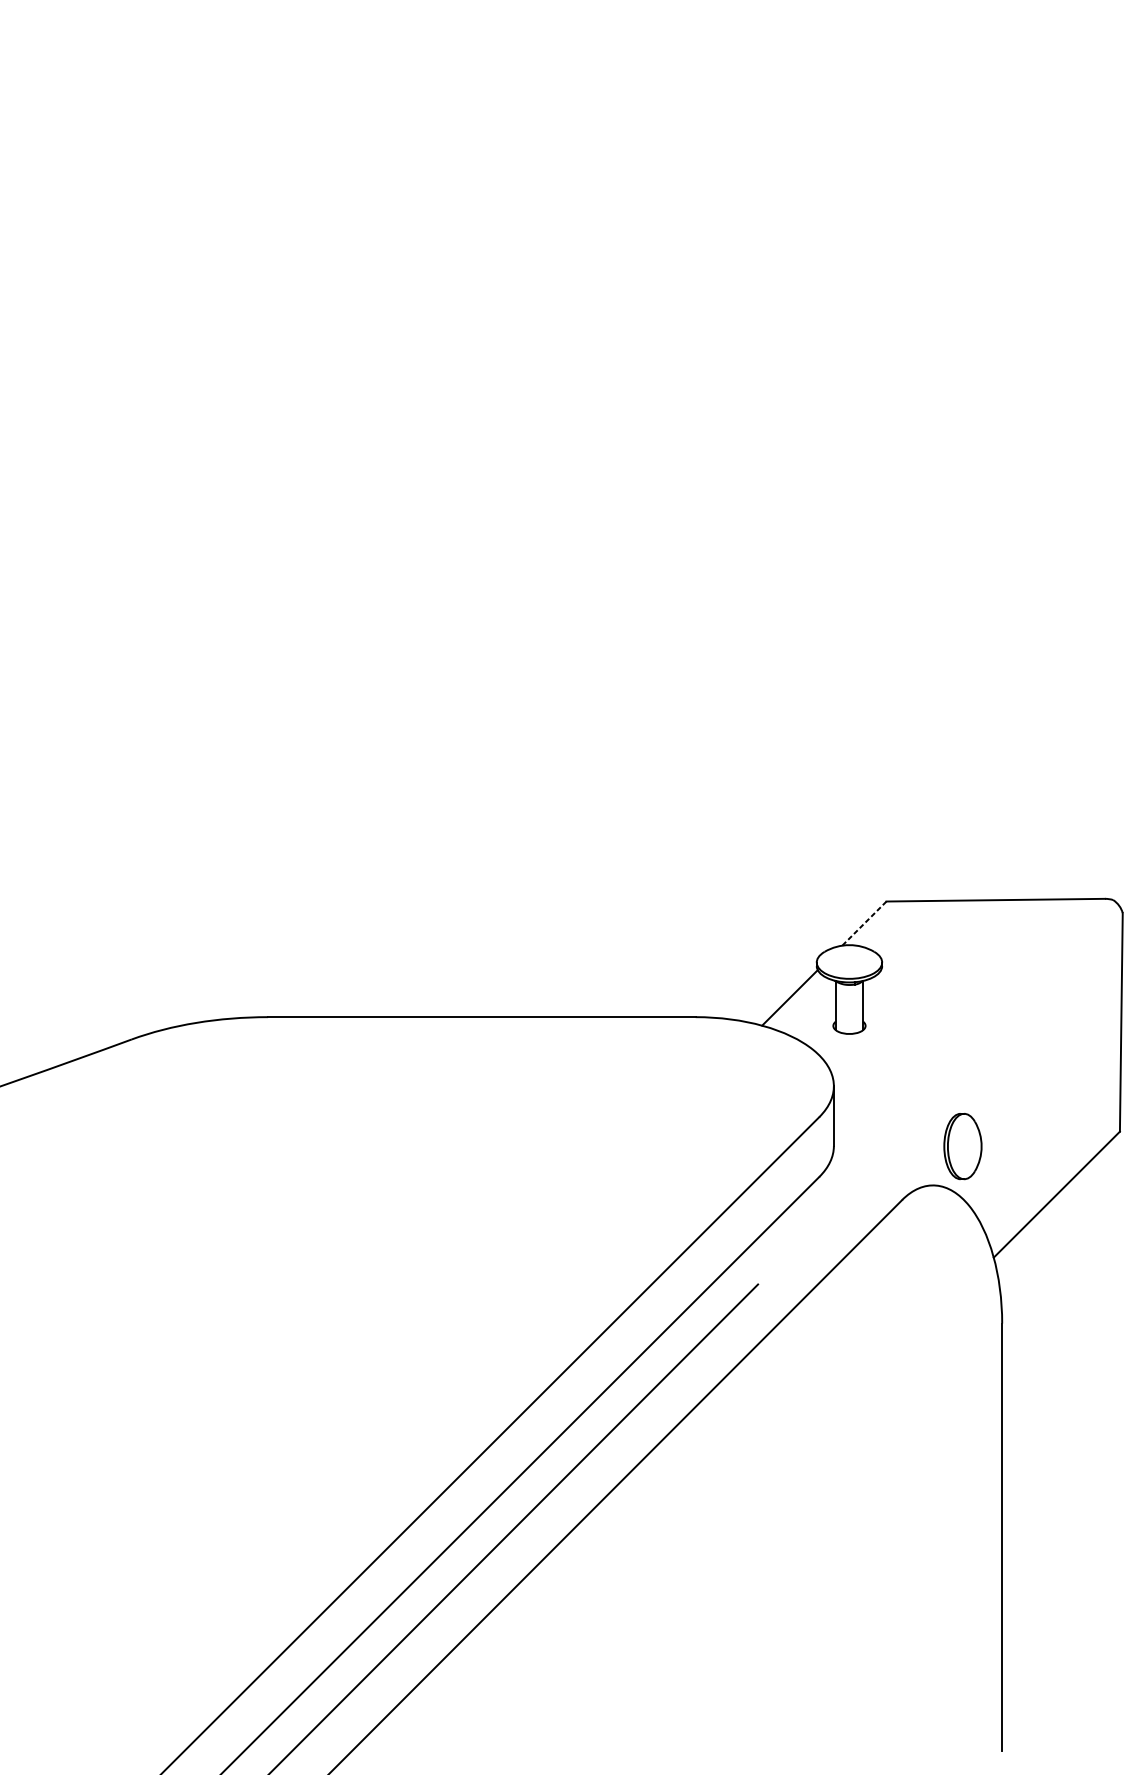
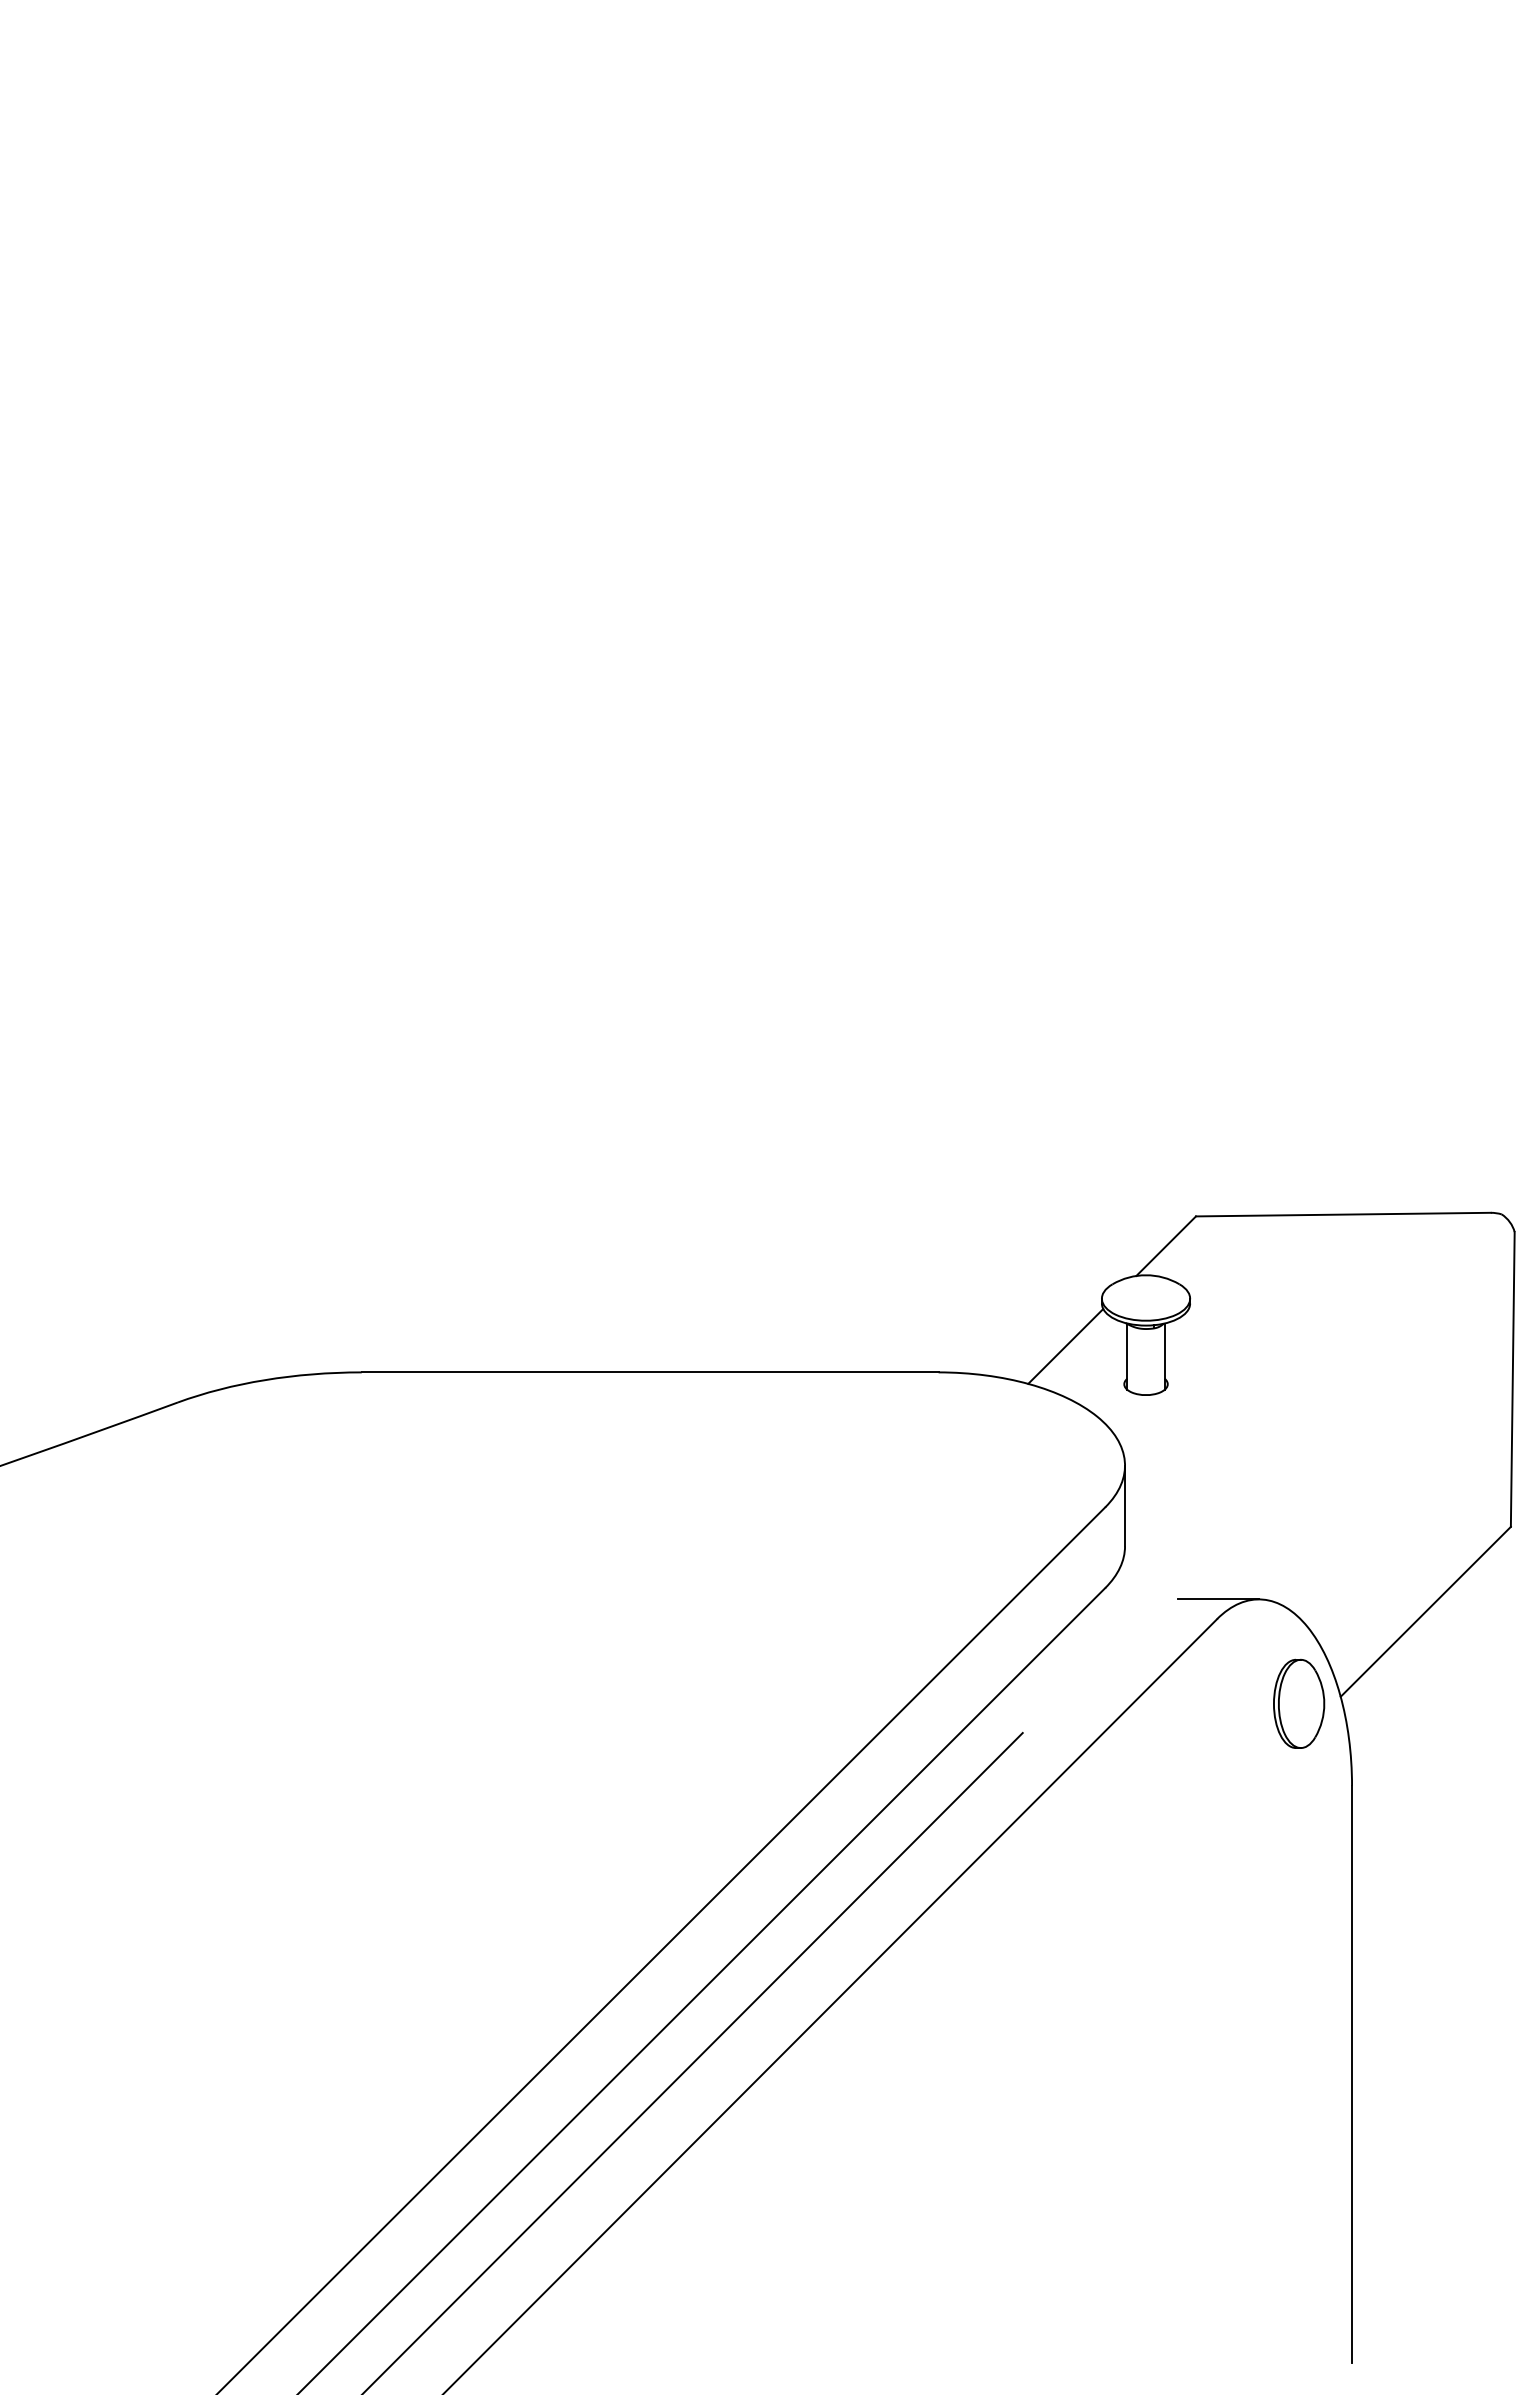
line: (863, 923) -> (1165, 1246), dashed -> solid
part: (963, 1146) -> (1299, 1703), moved
line: (903, 1185) -> (1218, 1599), added

